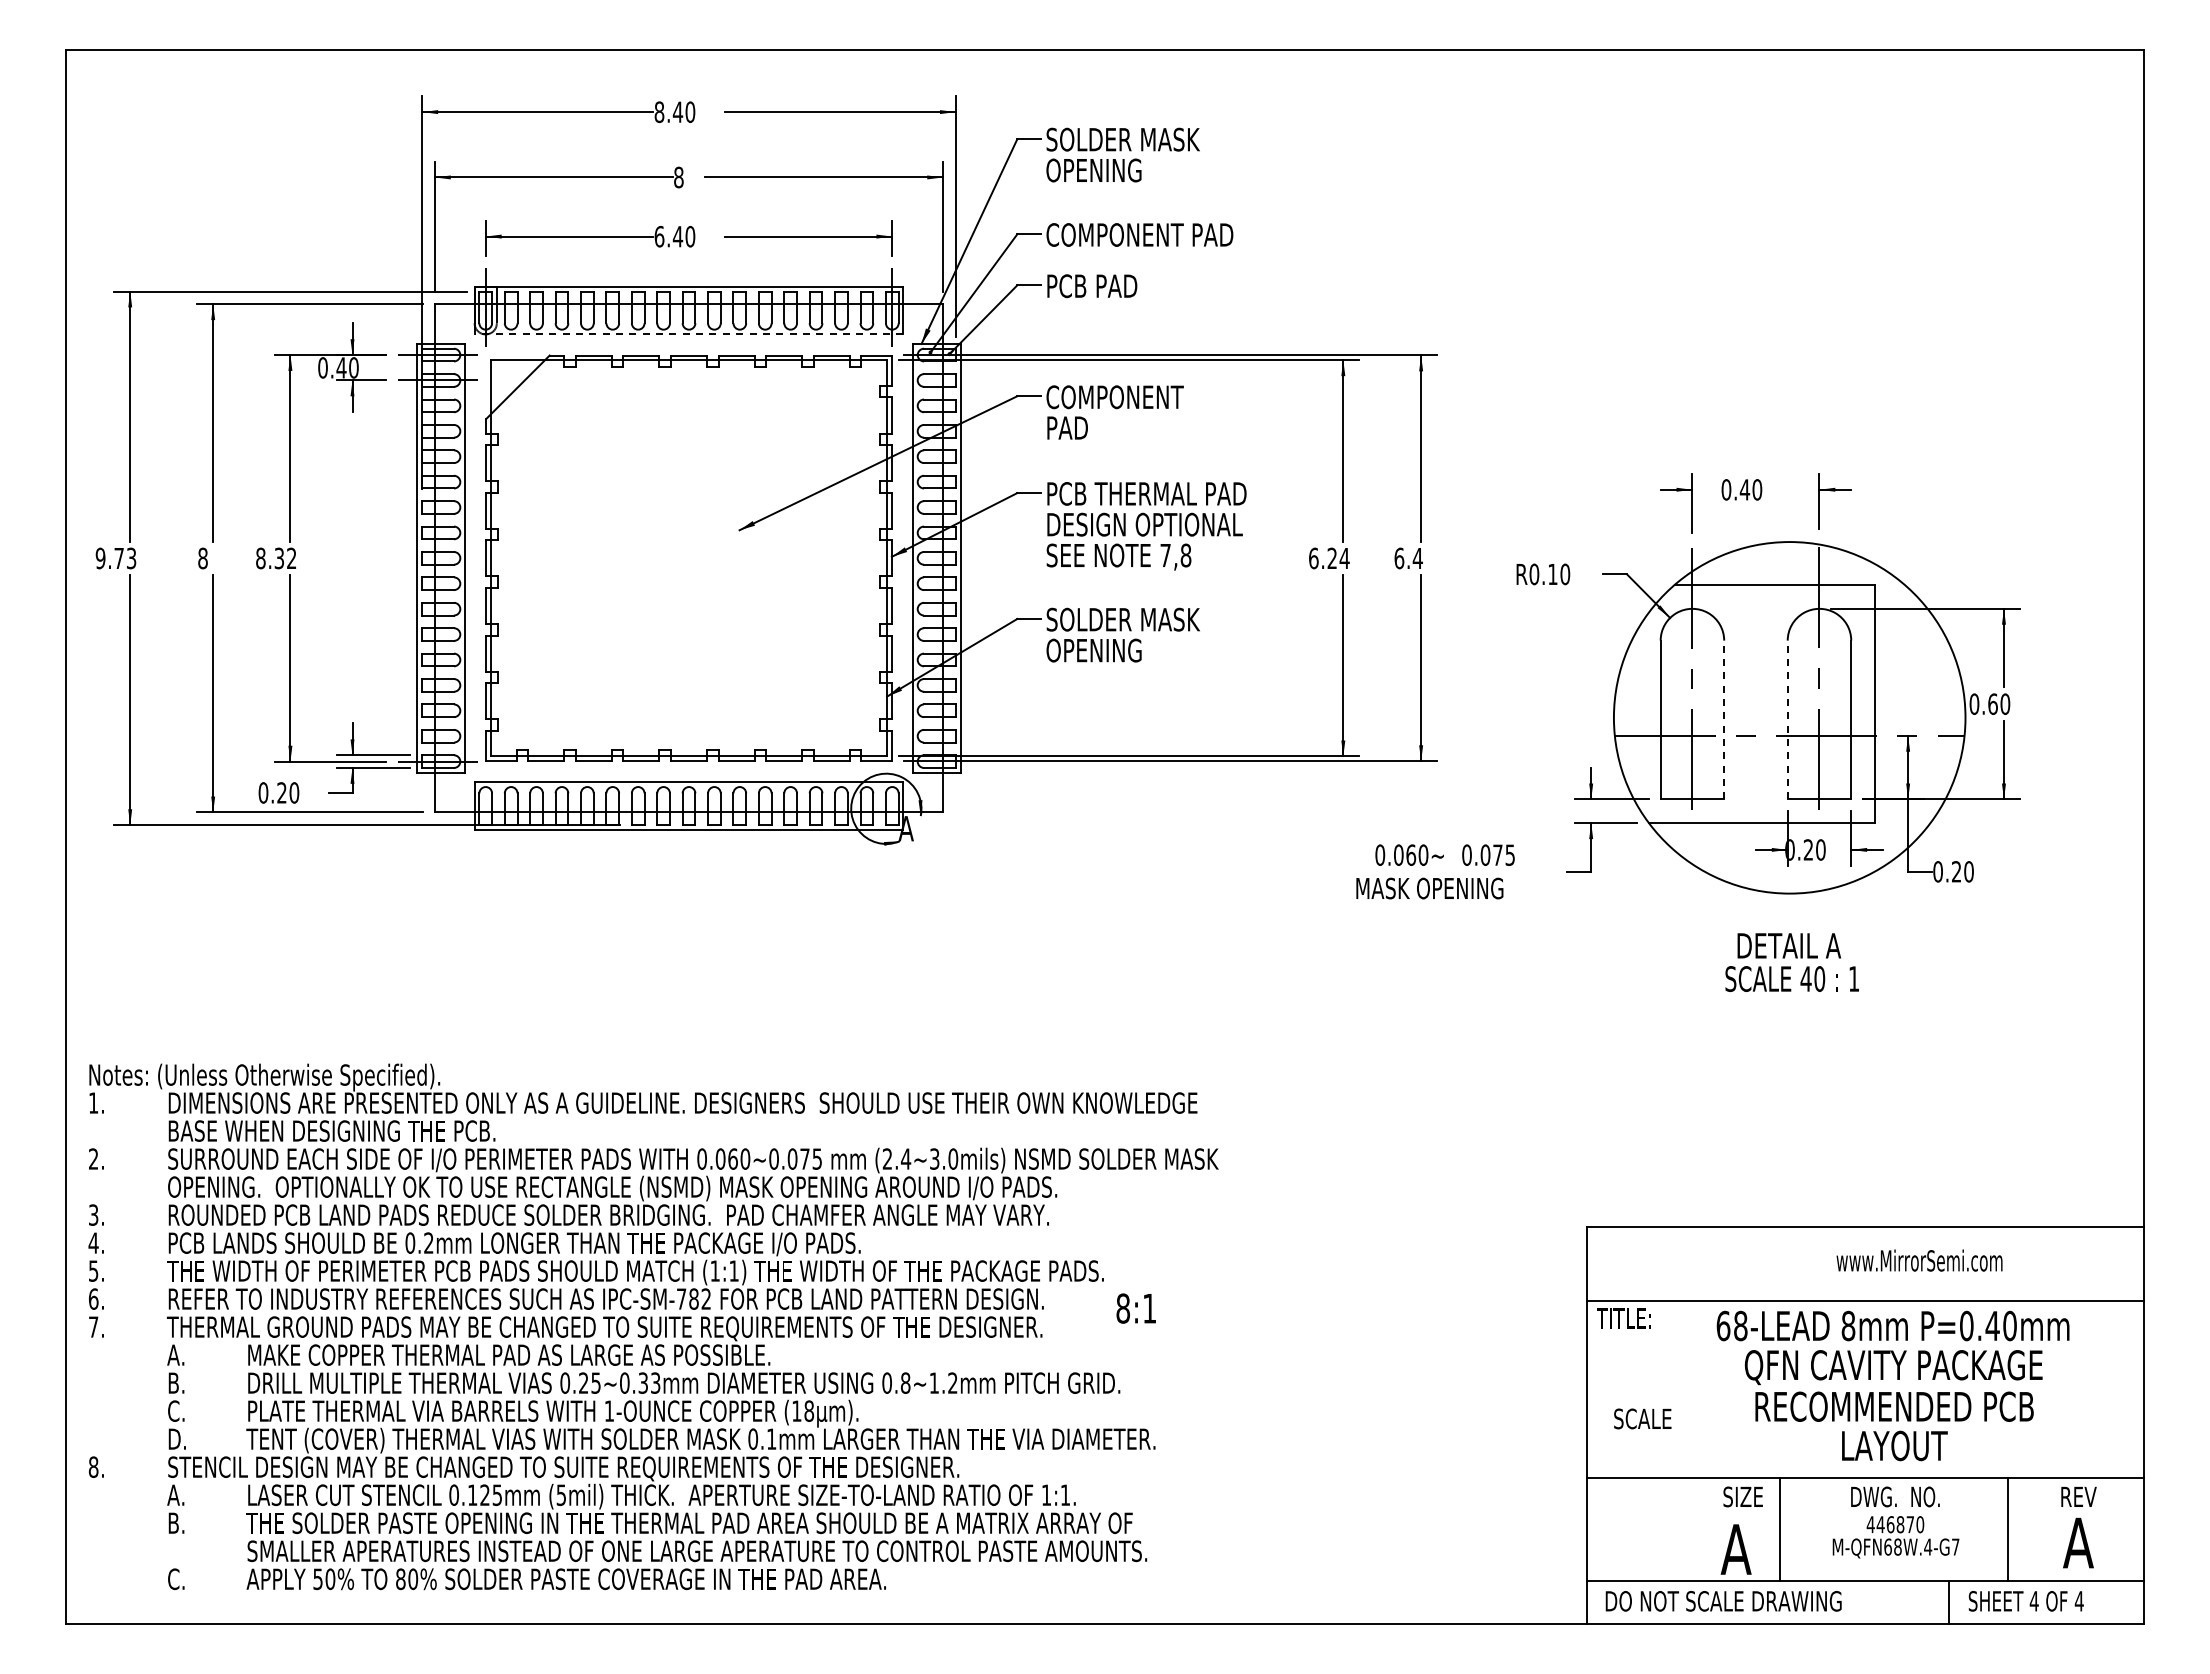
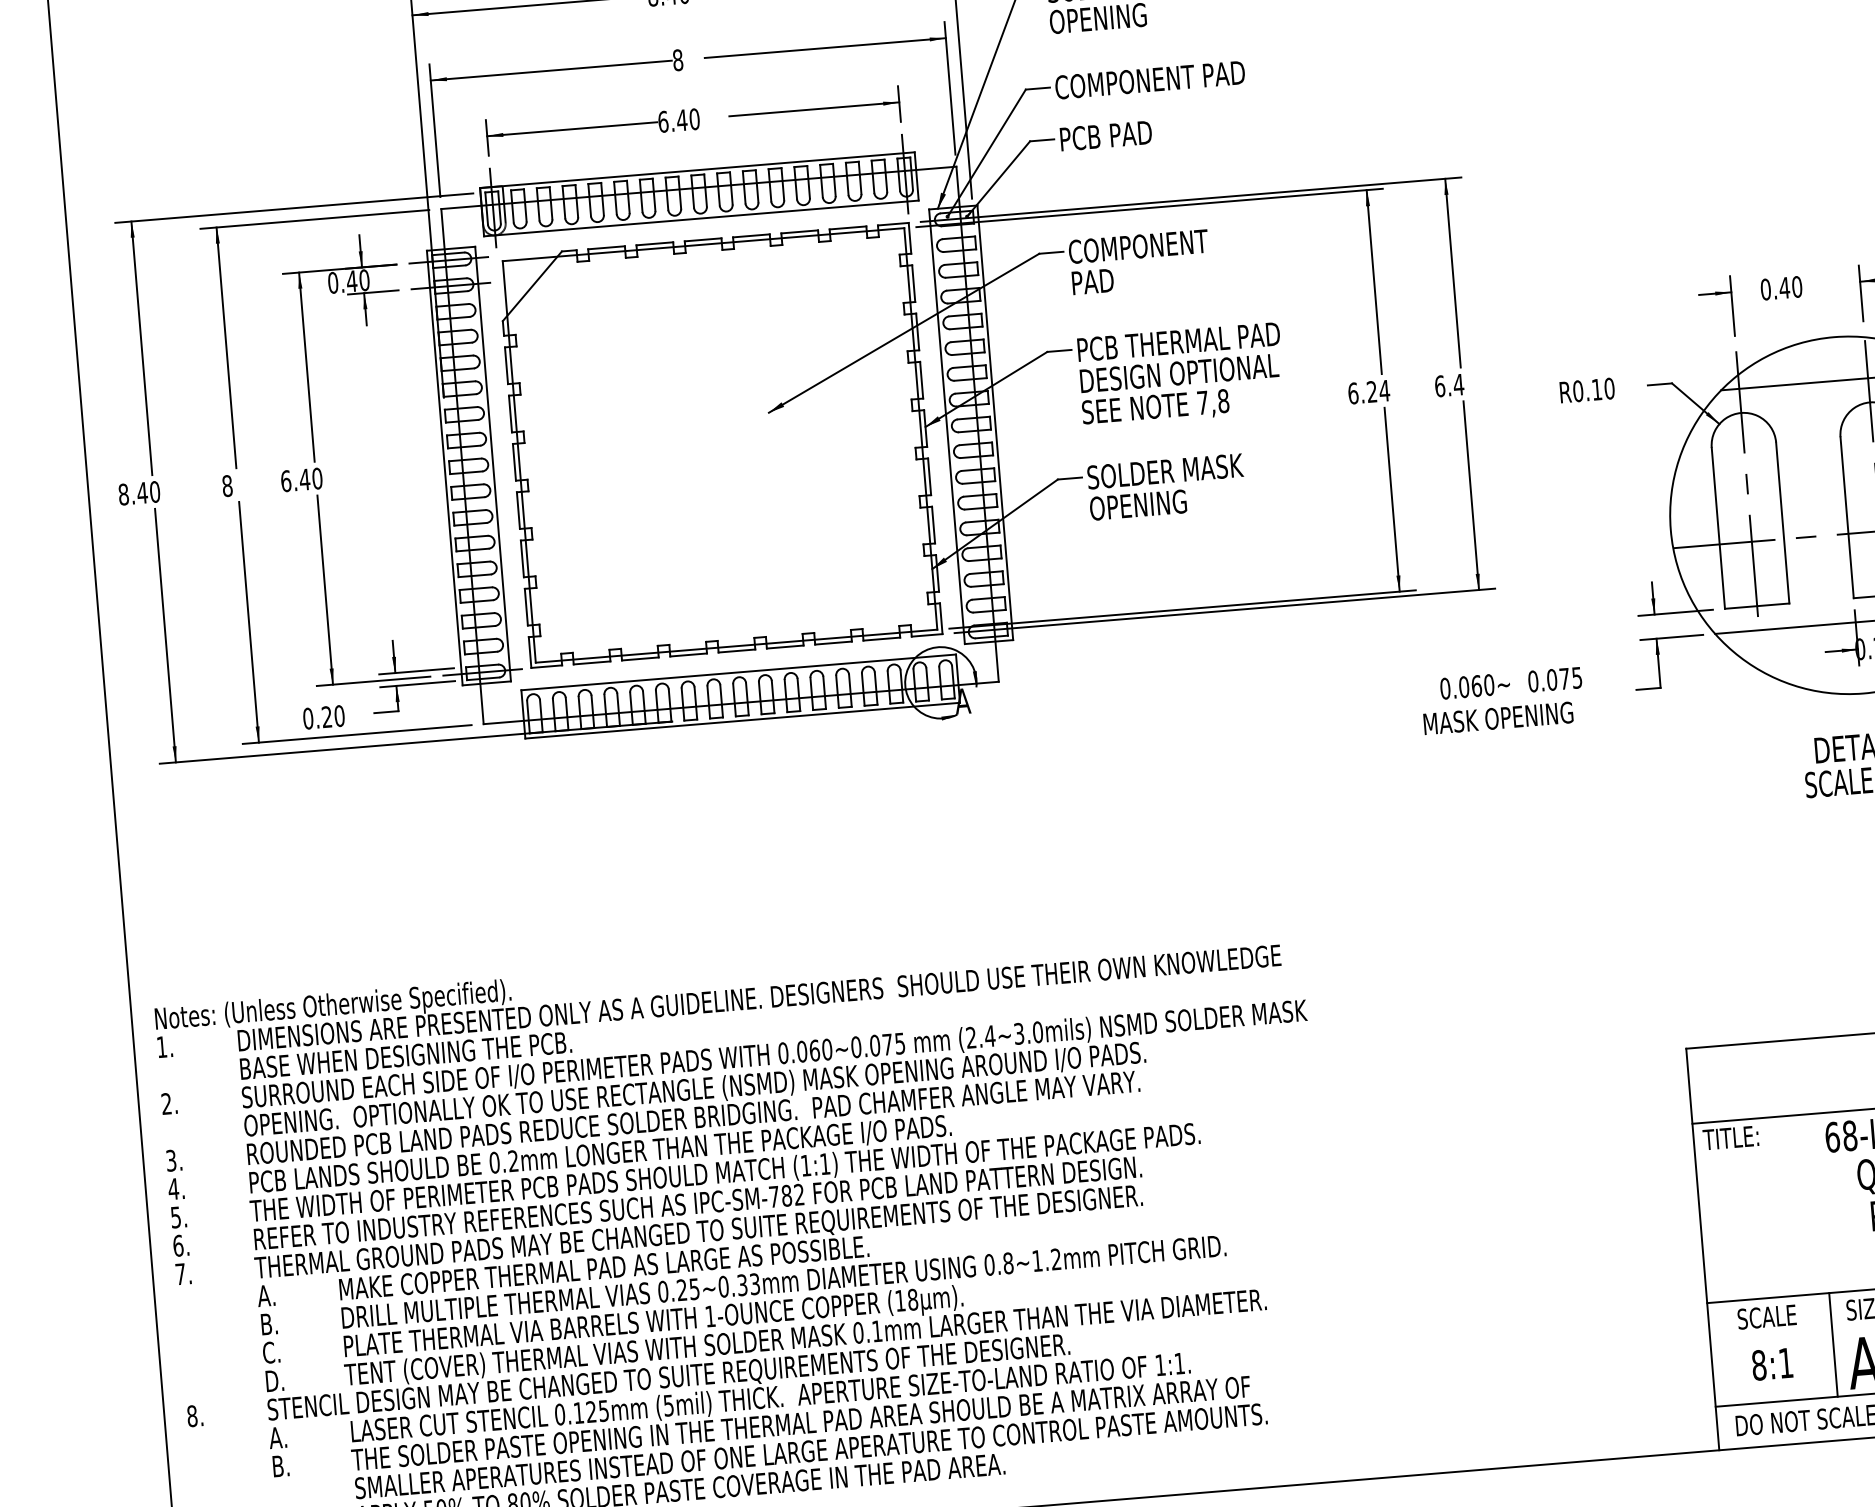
line: (688, 334) -> (700, 218), dashed -> solid
text: (115, 558) -> (138, 493), 9.73 -> 8.40
text: (276, 558) -> (301, 479), 8.32 -> 6.40
line: (1724, 719) -> (1783, 522), dashed -> solid
line: (1787, 719) -> (1846, 517), dashed -> solid
text: (1135, 1308) -> (1771, 1364), moved
text: (1642, 1418) -> (1766, 1316), moved
line: (1707, 1529) -> (1833, 1344), added

